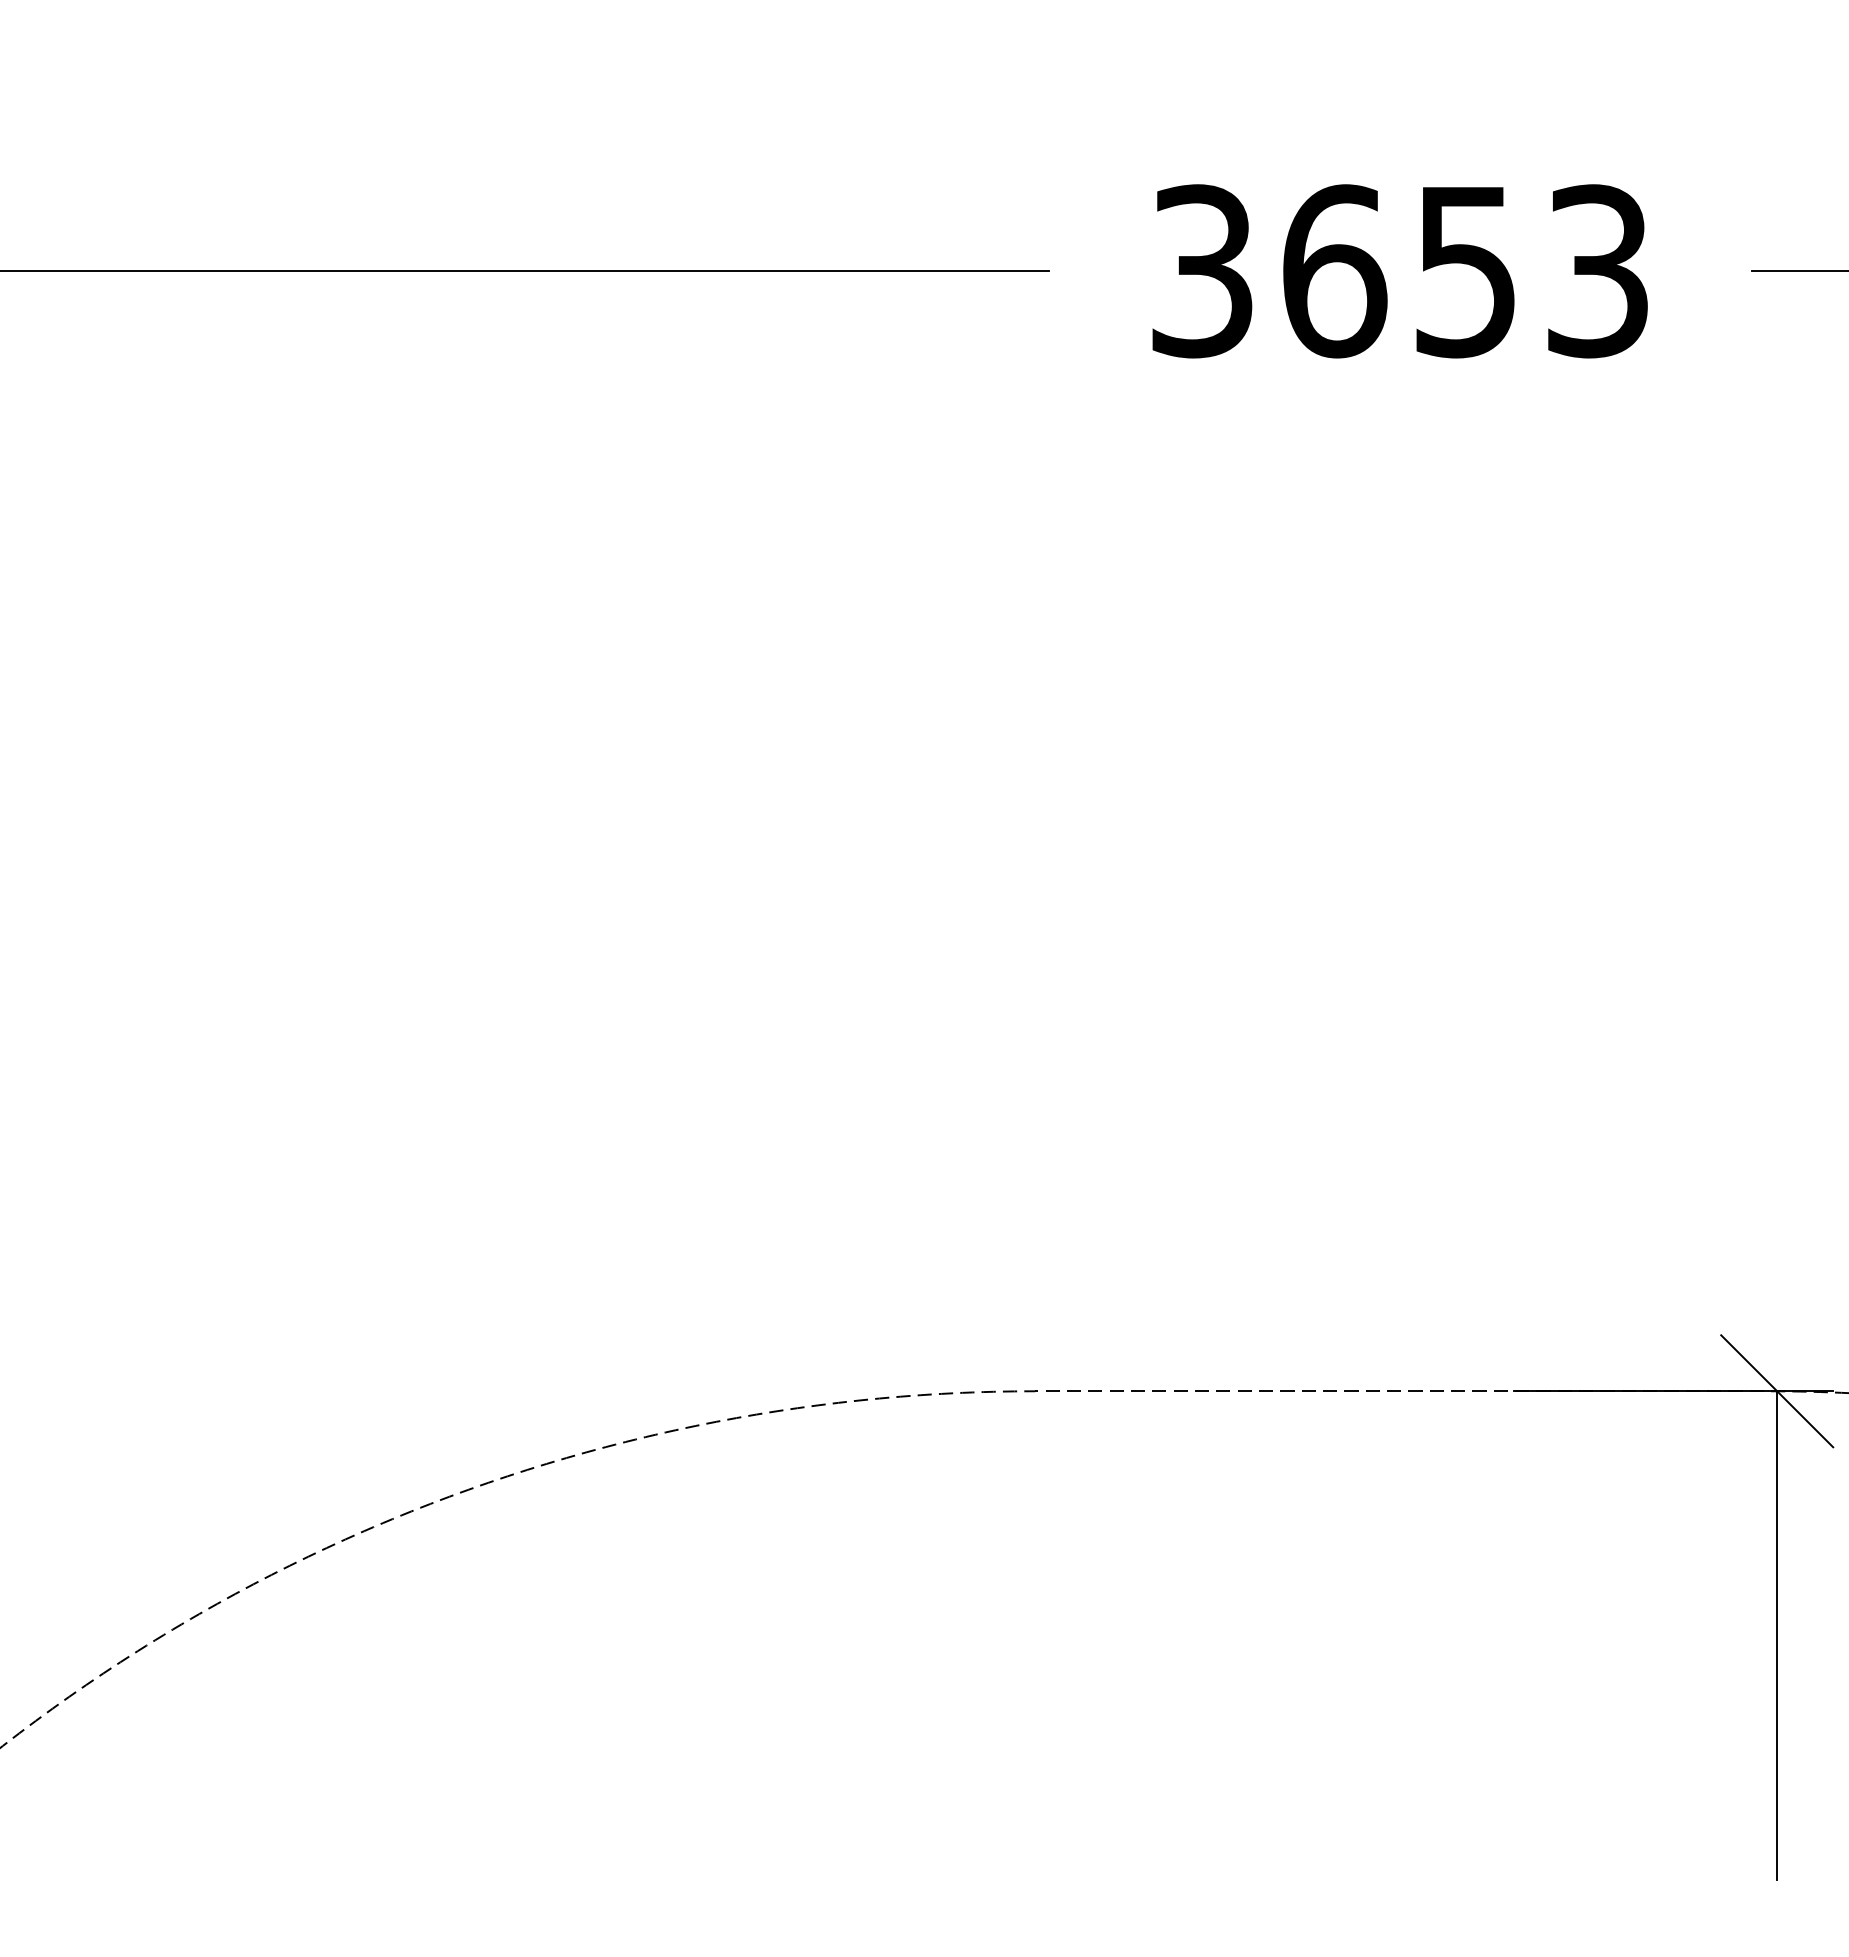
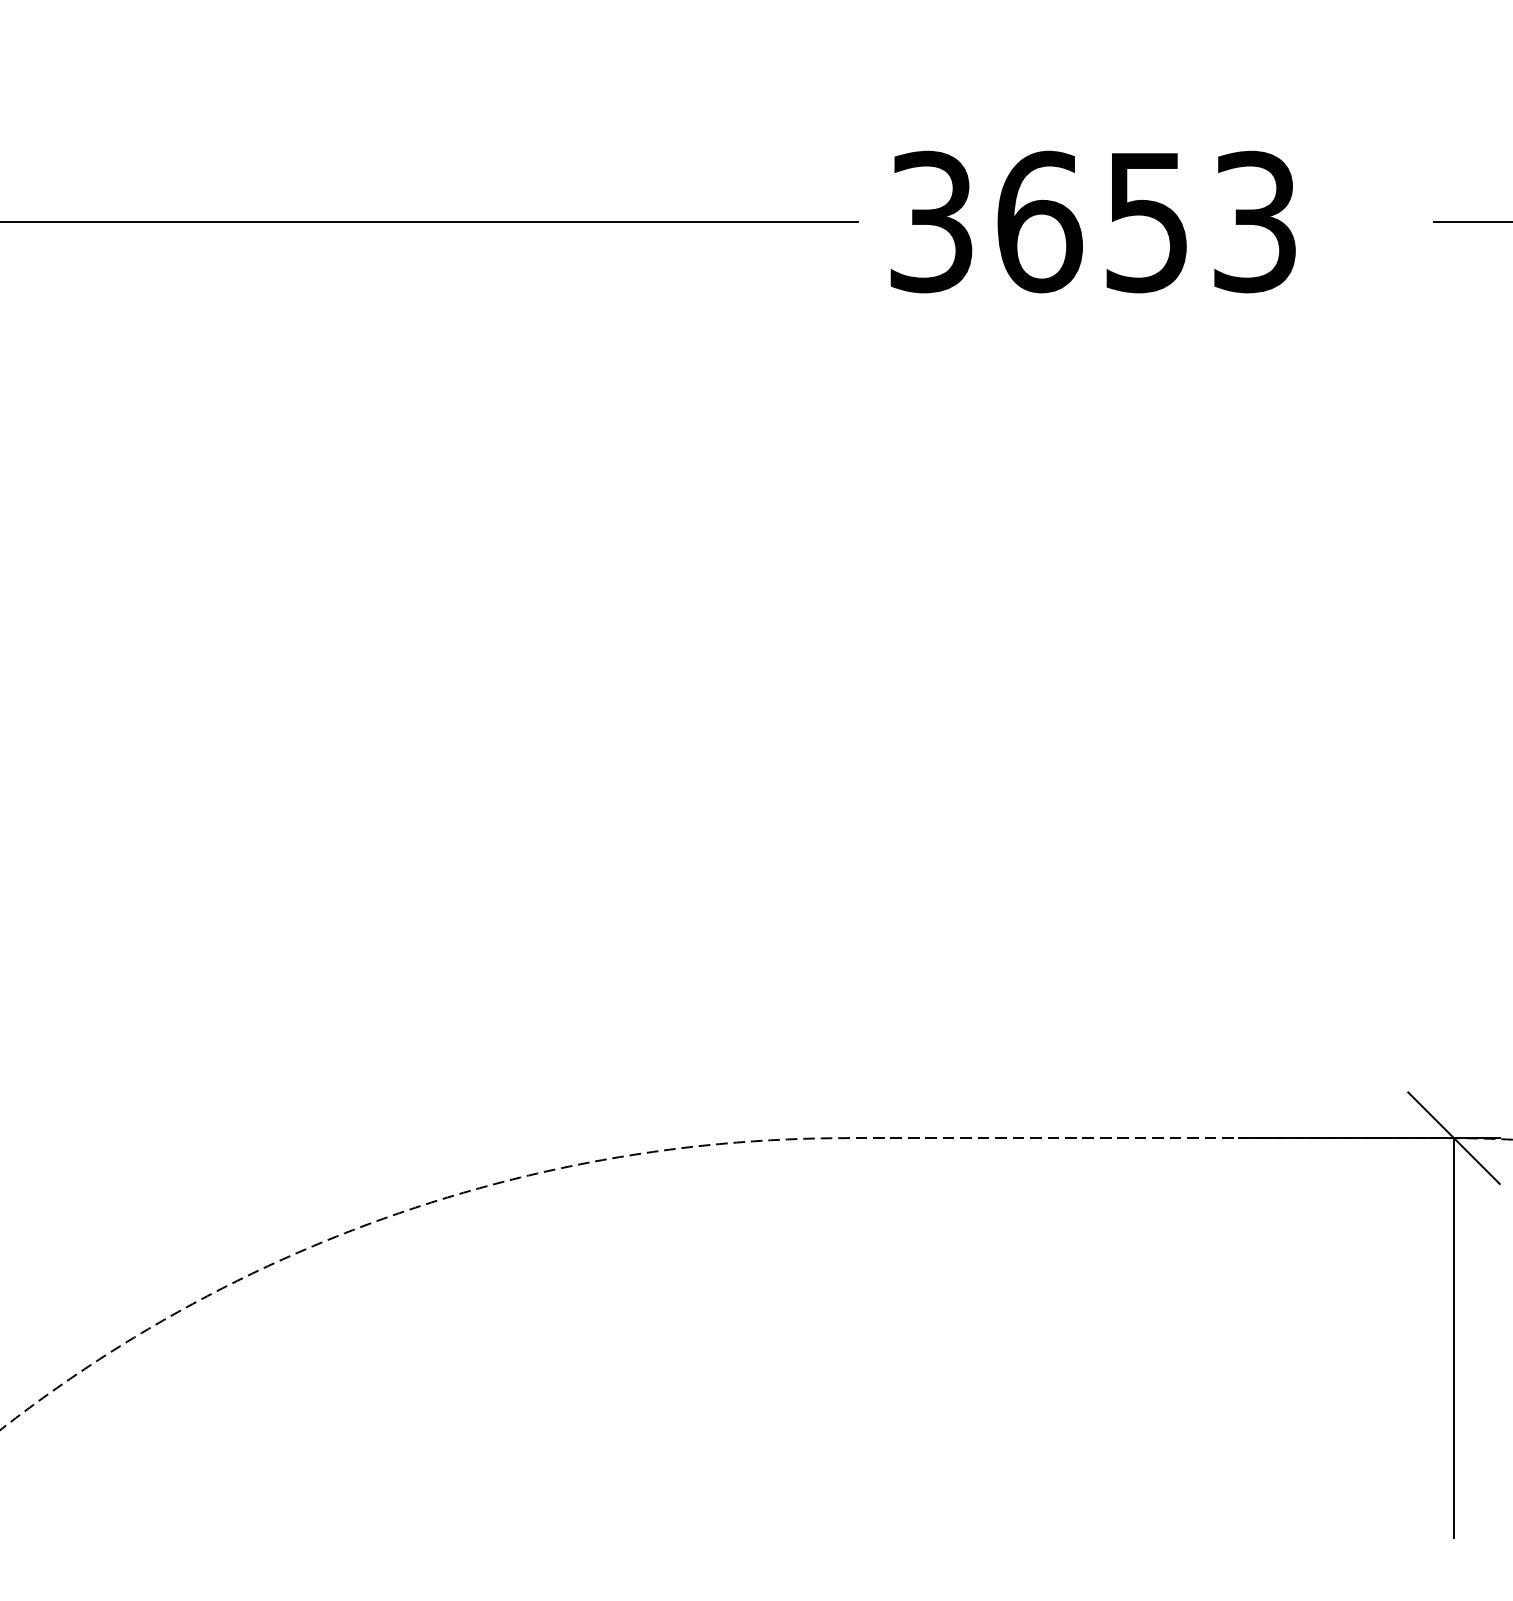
text: (1399, 271) -> (1092, 222), moved

